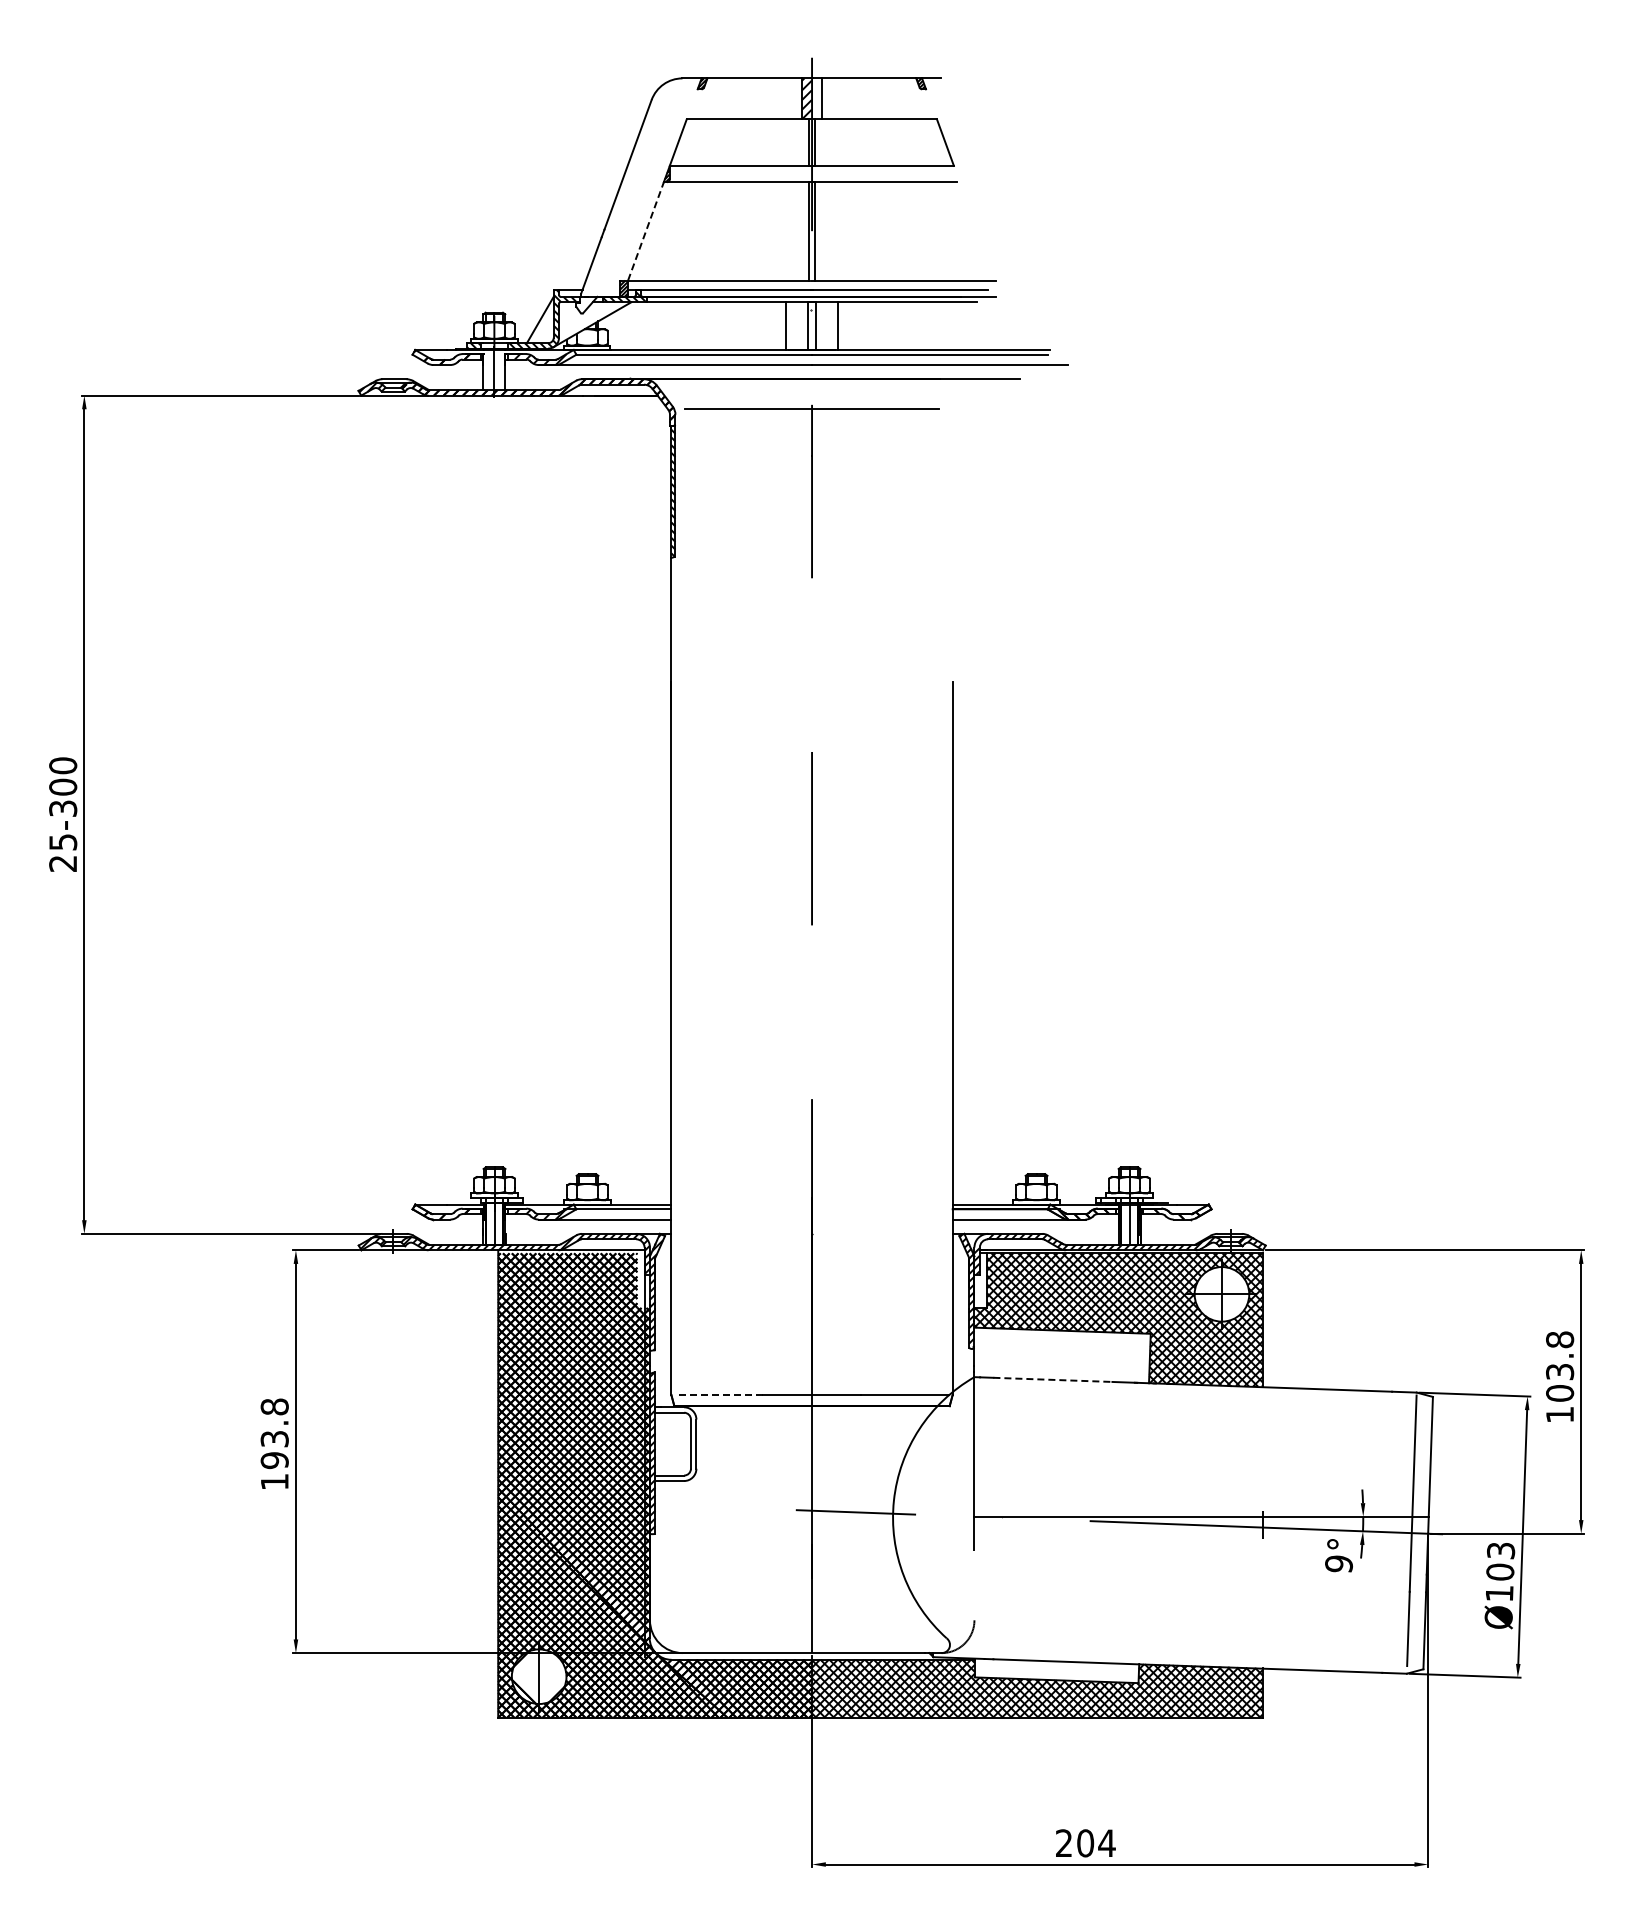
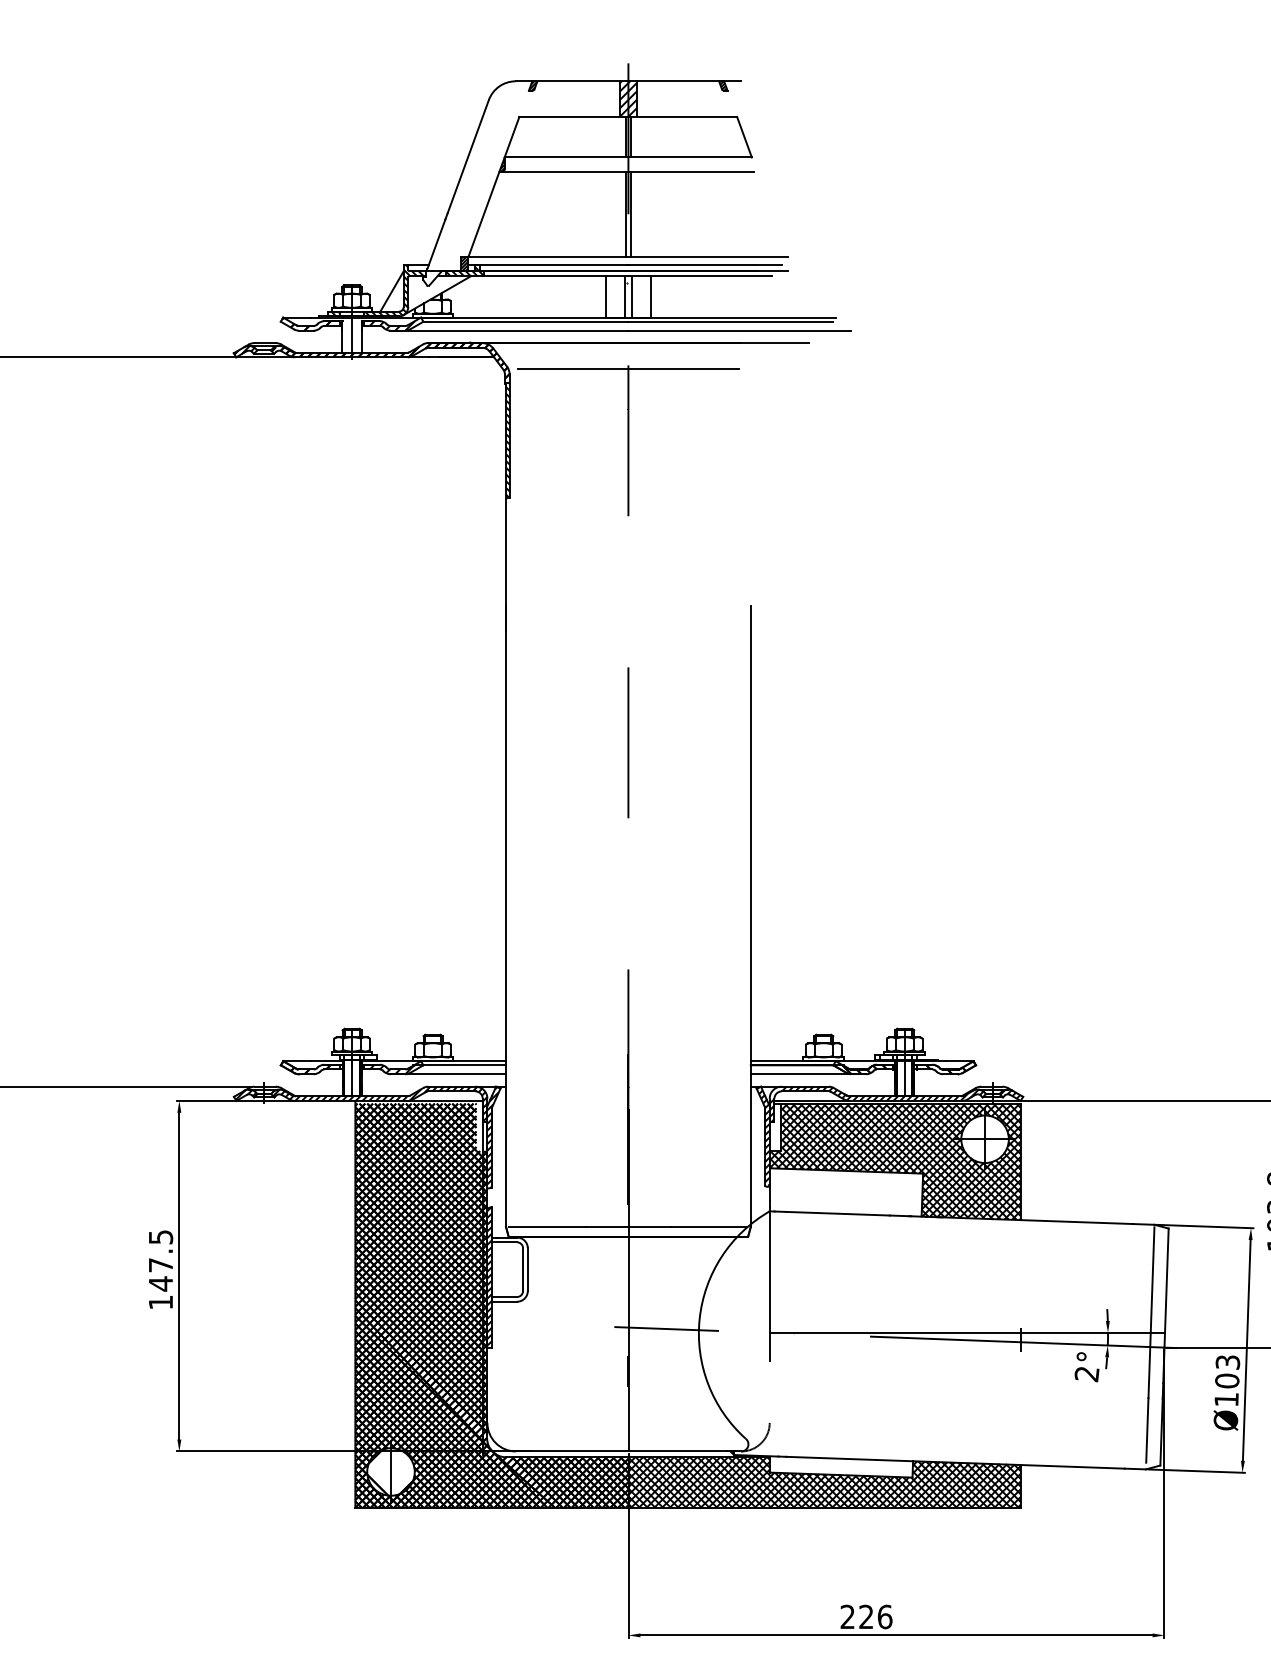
hatch: (816, 98) -> (632, 98), added
line: (646, 230) -> (484, 213), dashed -> solid
line: (1052, 1379) -> (837, 1213), dashed -> solid
line: (719, 1395) -> (547, 1227), dashed -> solid
text: (274, 1433) -> (160, 1260), 193.8 -> 147.5
text: (1339, 1564) -> (1087, 1374), 9° -> 2°
text: (1096, 1843) -> (875, 1617), 204 -> 226

